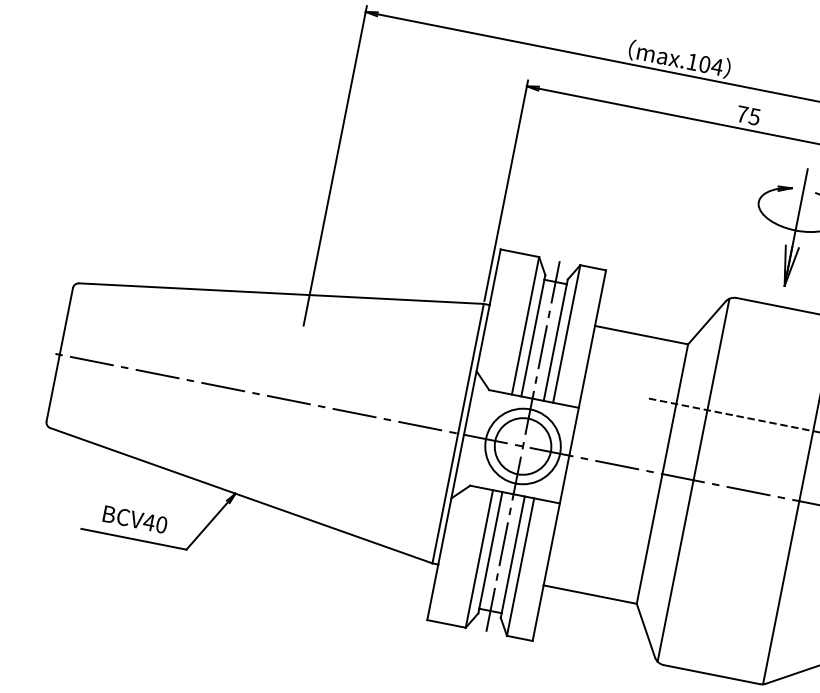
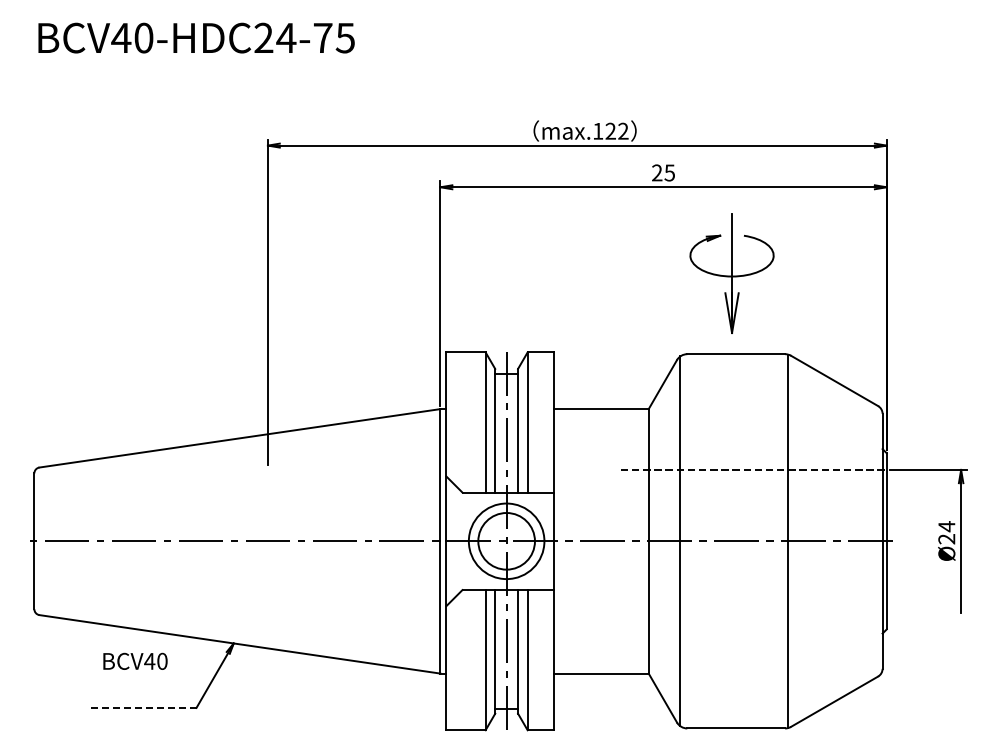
text: (711, 65) -> (617, 130), max.104 -> max.122
text: (742, 113) -> (657, 172), 75 -> 25
text: (135, 518) -> (135, 660), moved
line: (133, 538) -> (142, 707), solid -> dashed

